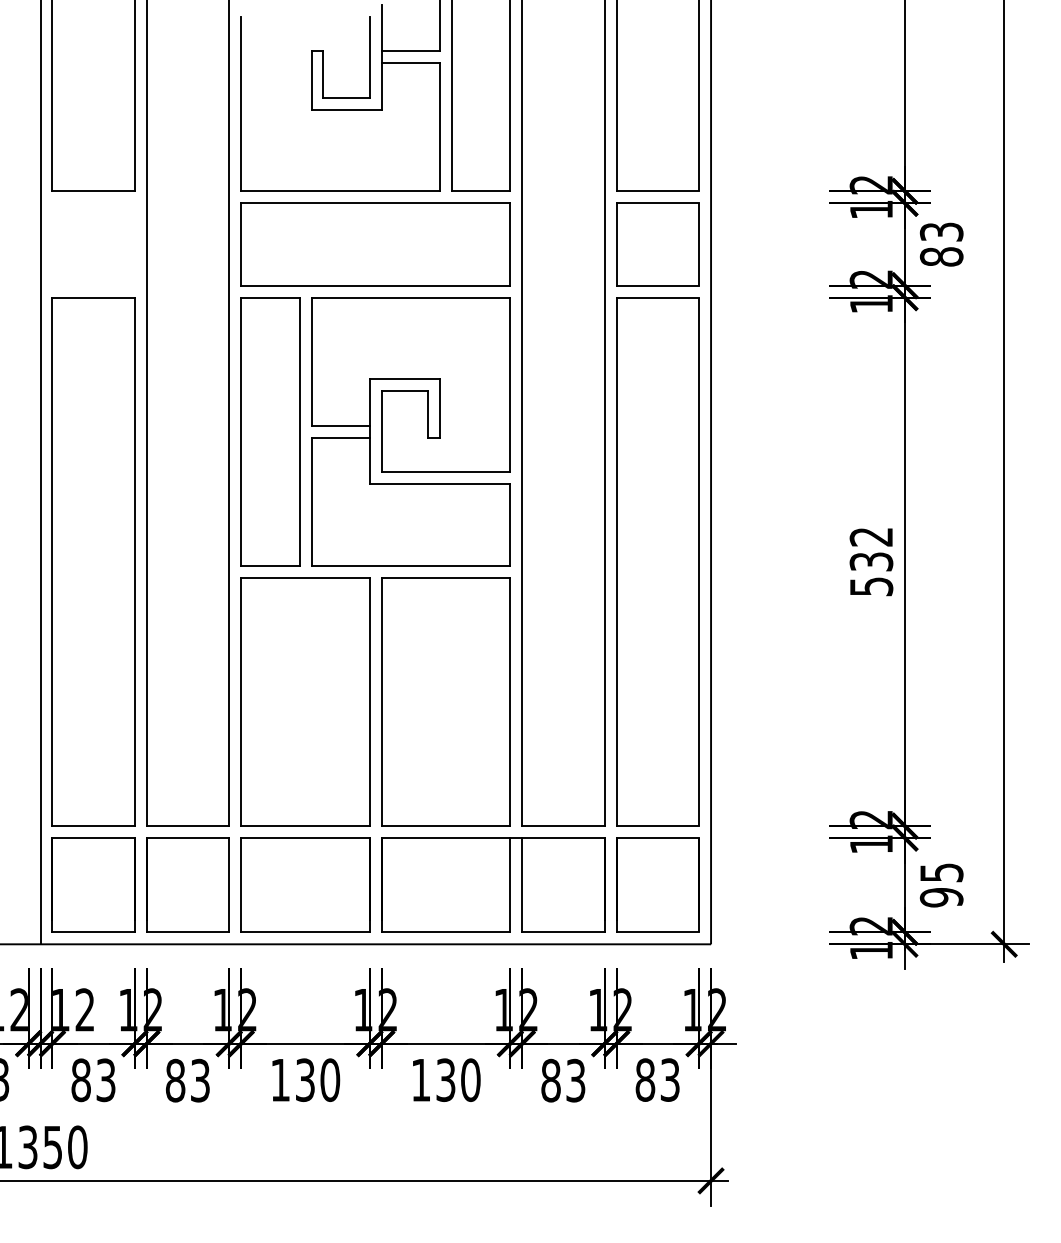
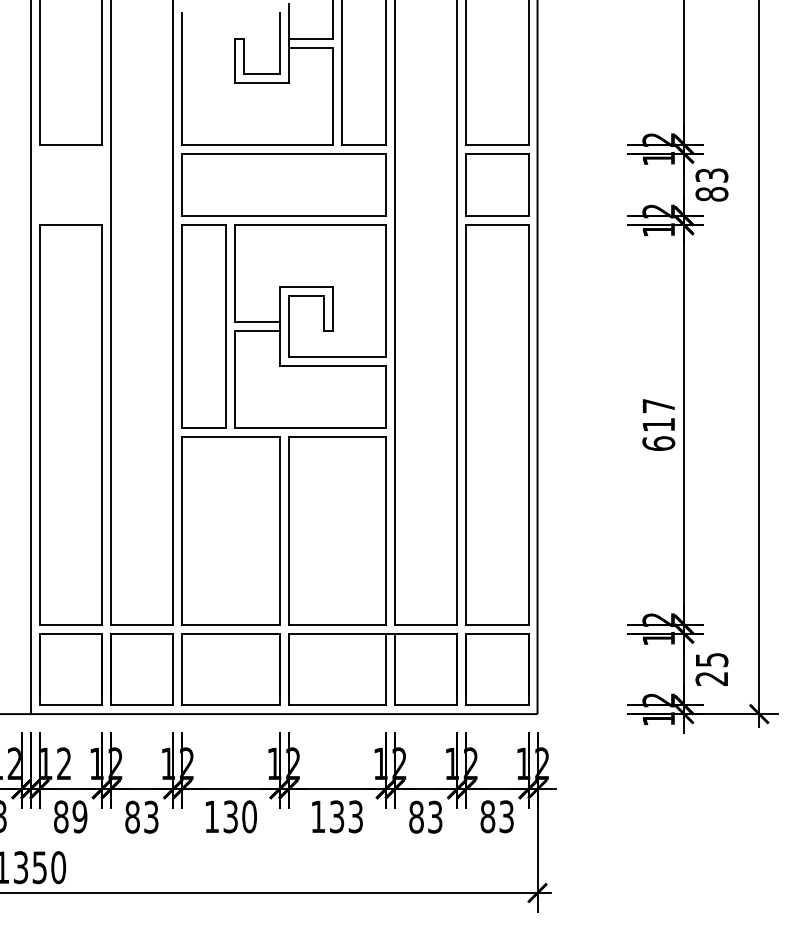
text: (871, 561) -> (658, 424), 532 -> 617
text: (941, 897) -> (711, 678), 95 -> 25
text: (105, 1079) -> (79, 816), 83 -> 89
text: (470, 1079) -> (355, 816), 130 -> 133

